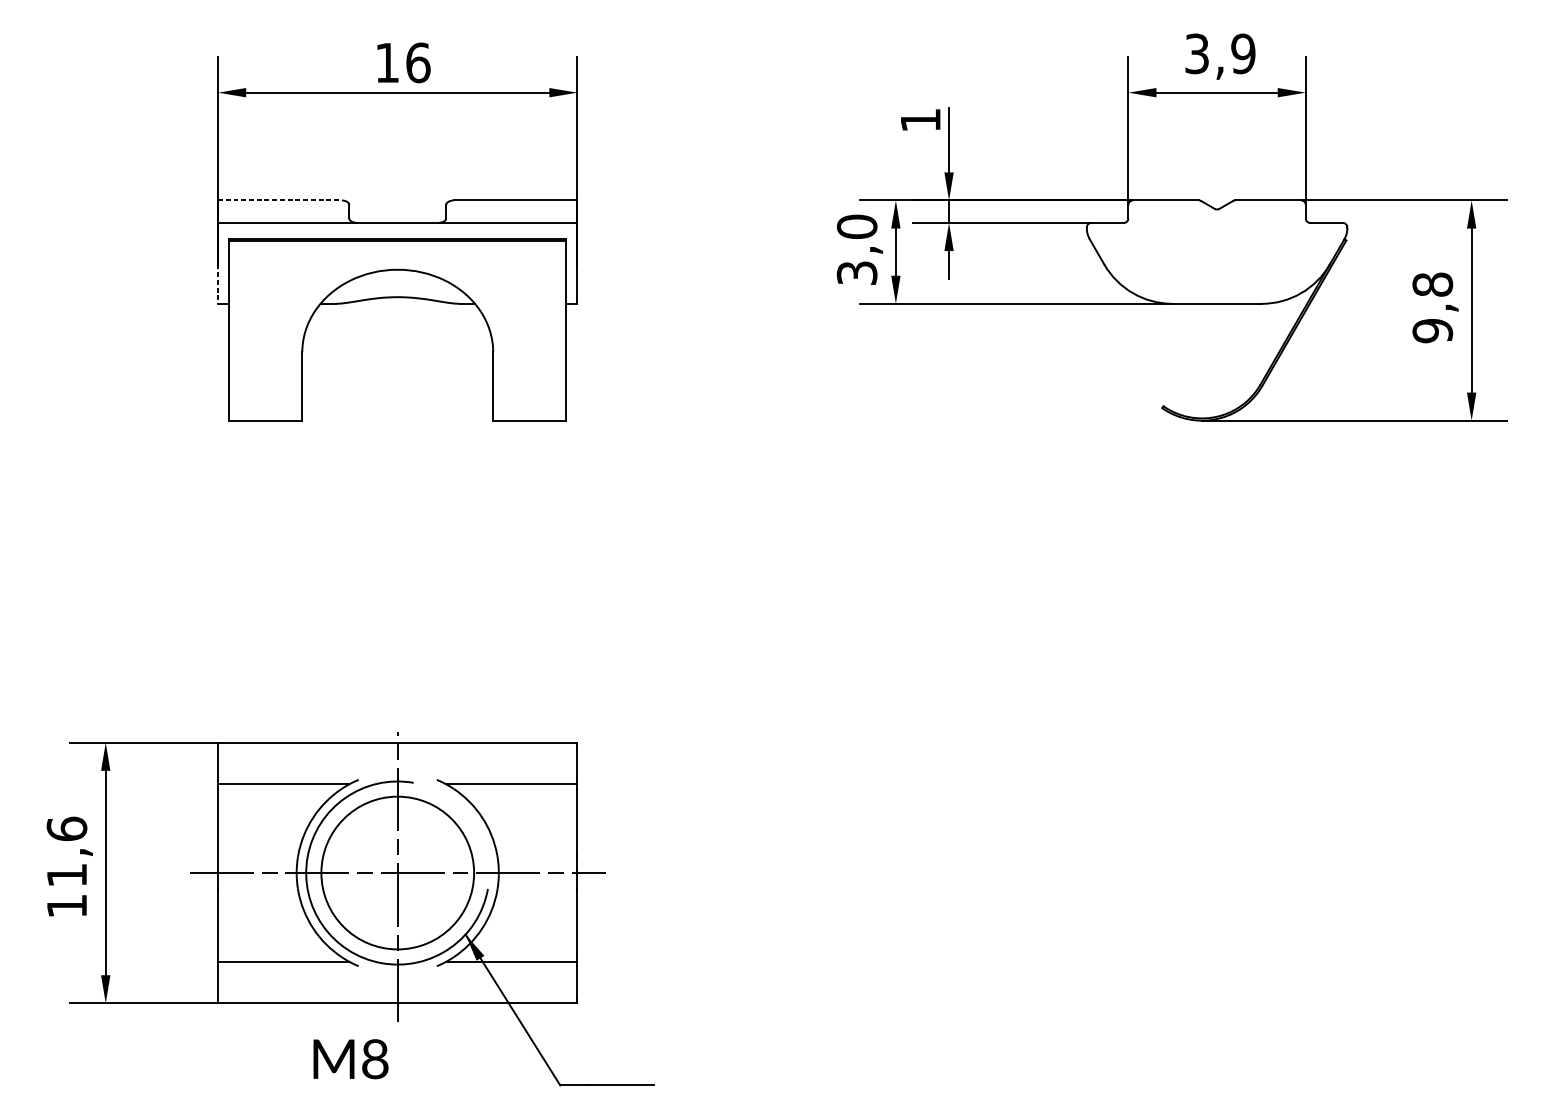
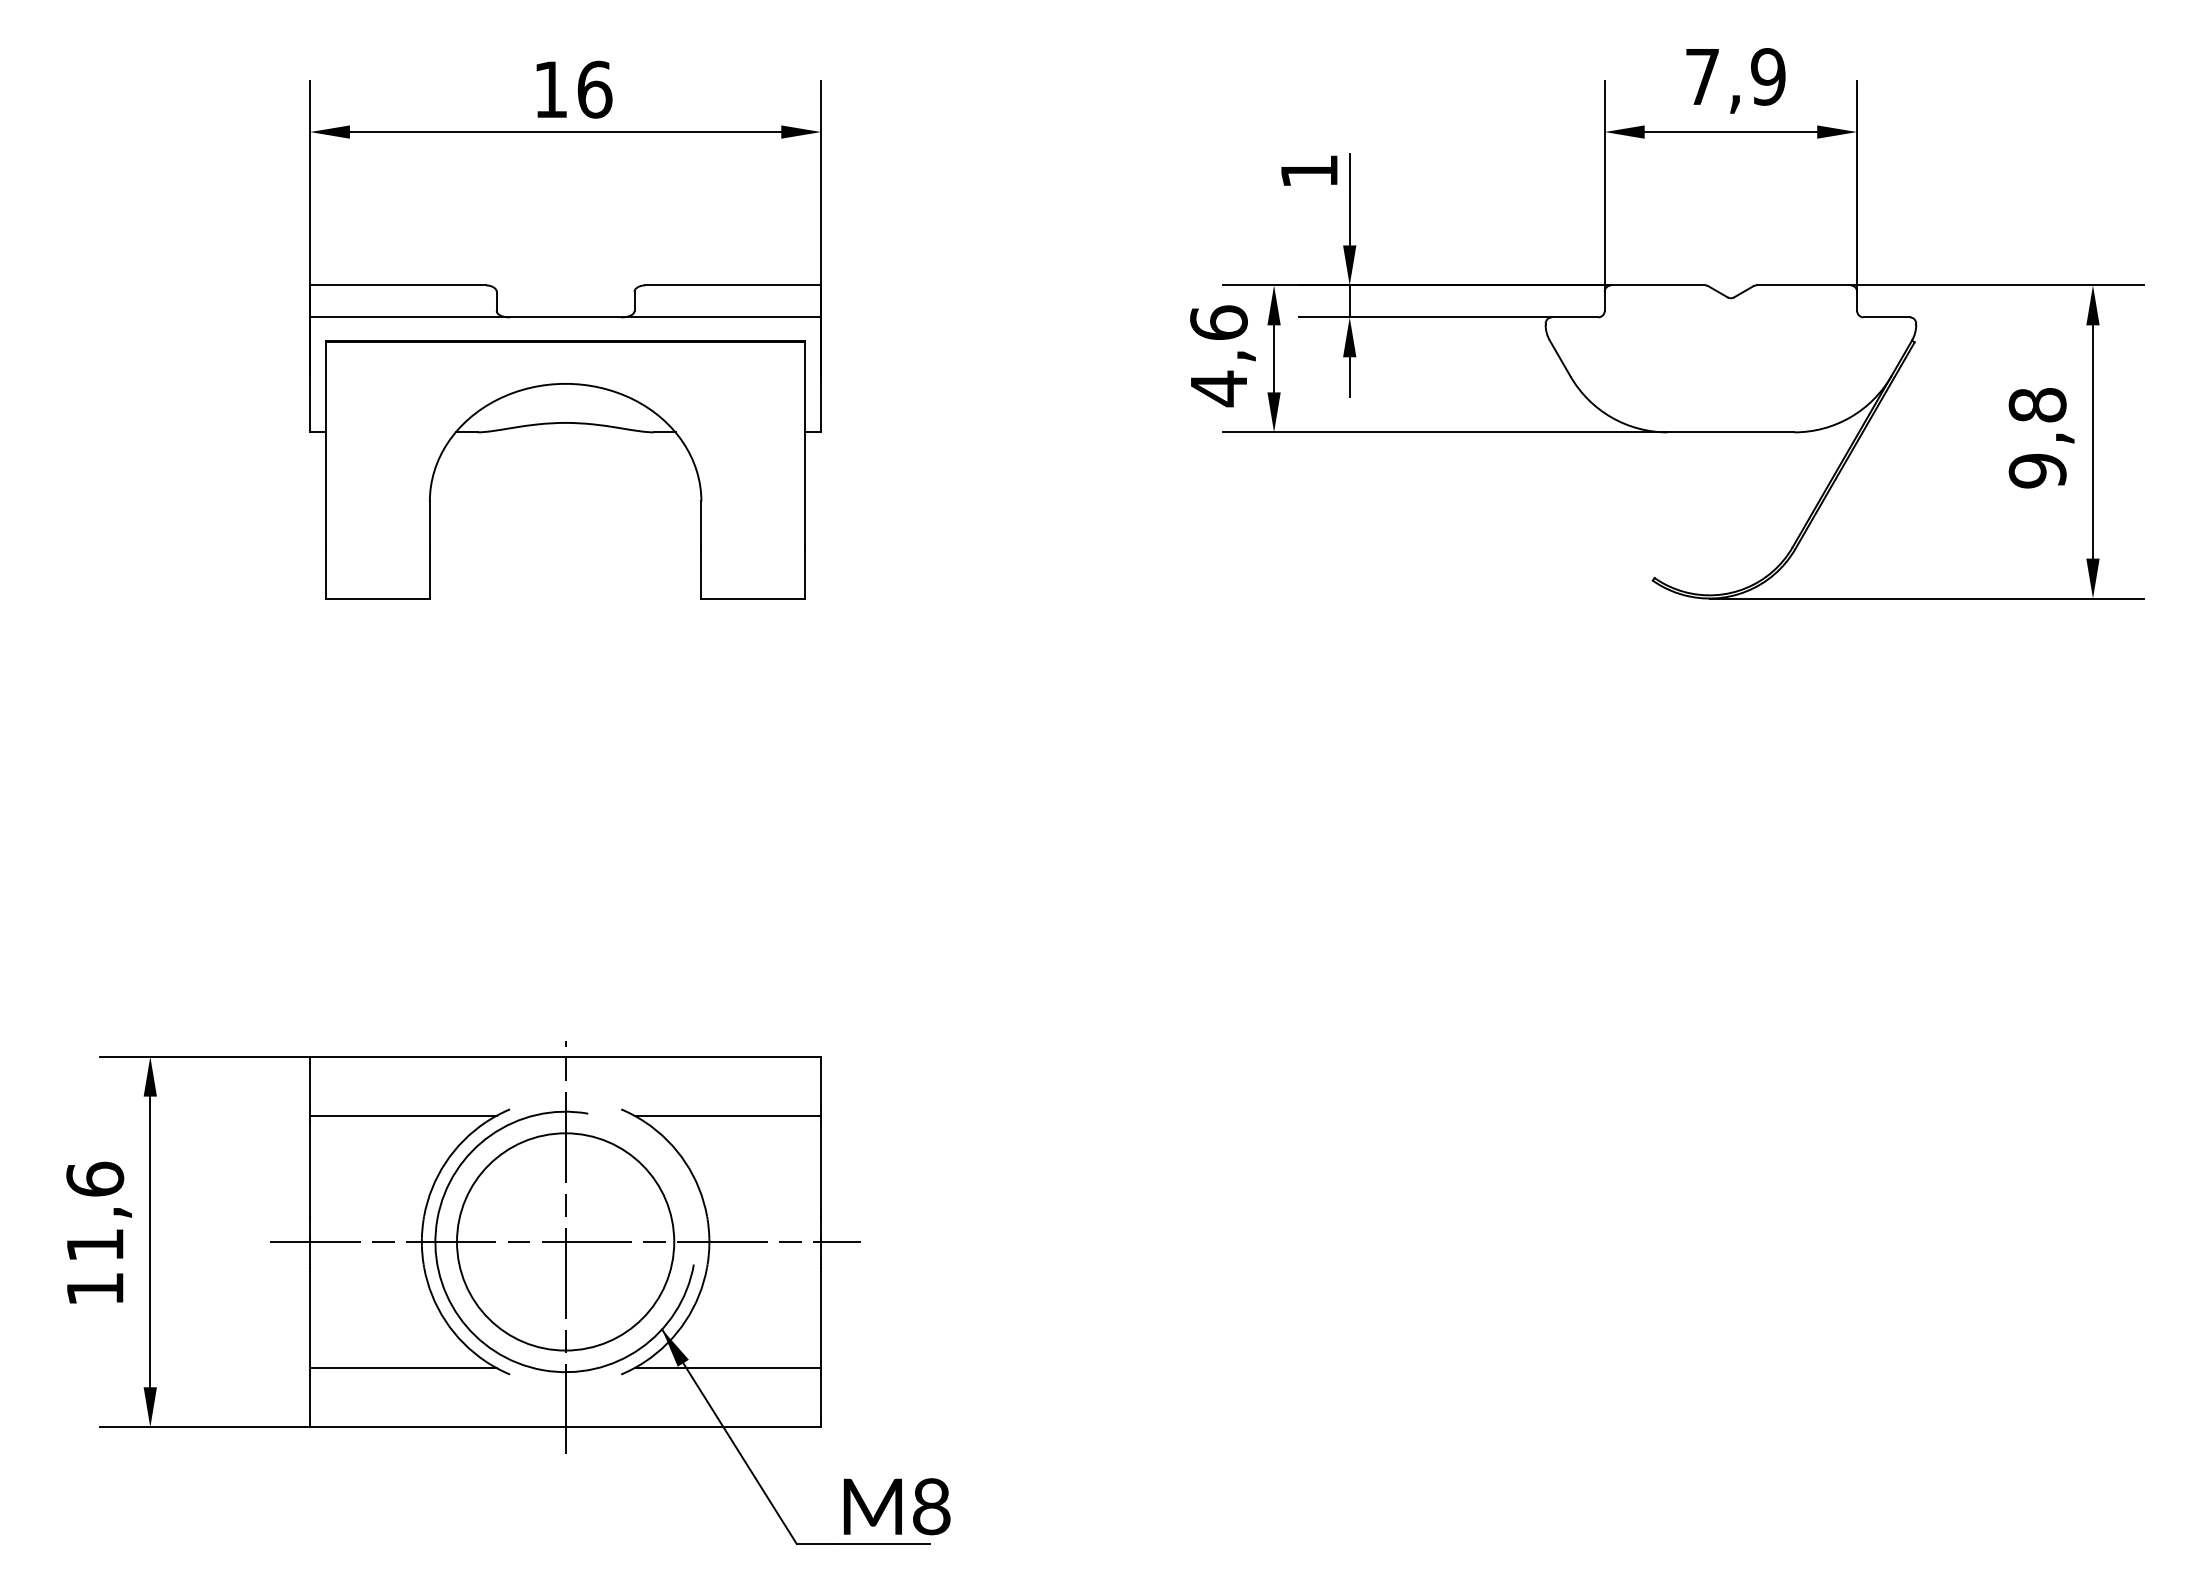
text: (1197, 53) -> (1702, 76), 3,9 -> 7,9
line: (280, 200) -> (398, 285), dashed -> solid
text: (856, 250) -> (1218, 356), 3,0 -> 4,6
line: (218, 284) -> (310, 404), dashed -> solid
text: (351, 1059) -> (897, 1506), moved

